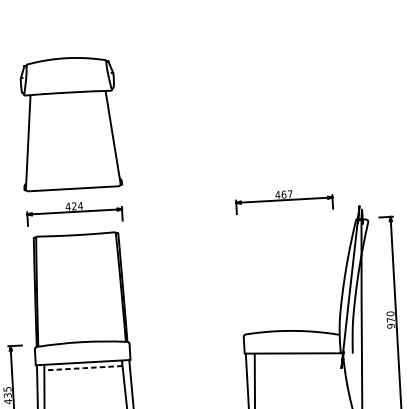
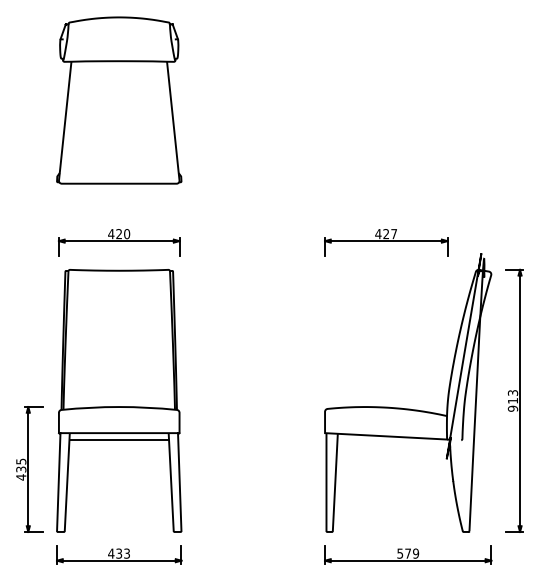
part: (69, 123) -> (119, 100), moved
text: (284, 194) -> (386, 234), 467 -> 427
text: (80, 206) -> (126, 234), 424 -> 420
text: (391, 316) -> (513, 396), 970 -> 913
line: (83, 368) -> (119, 440), dashed -> solid

